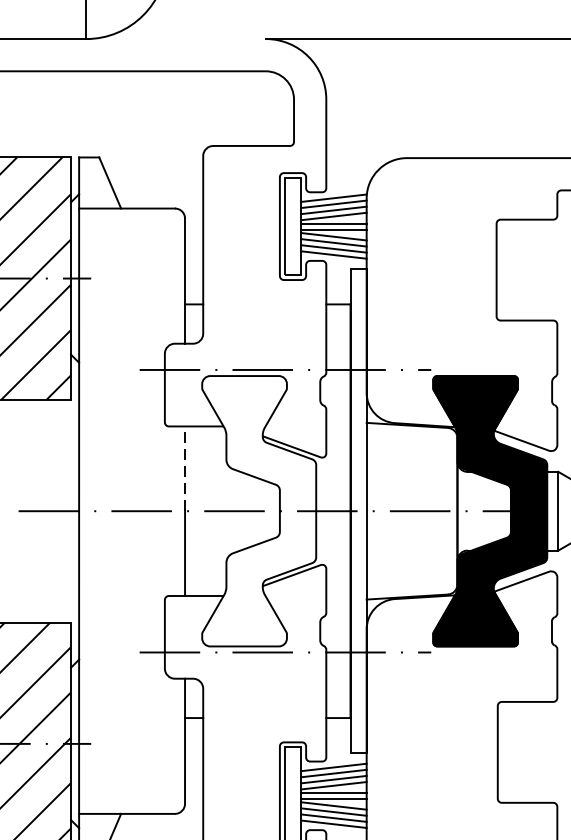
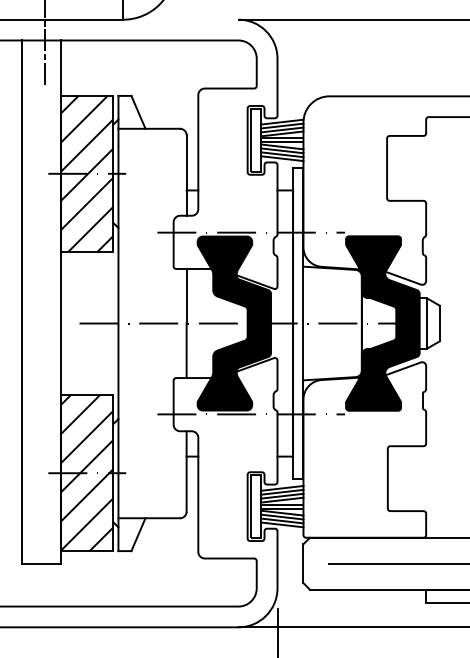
line: (184, 467) -> (186, 295), dashed -> solid
fill: (259, 511) -> (234, 323), added

